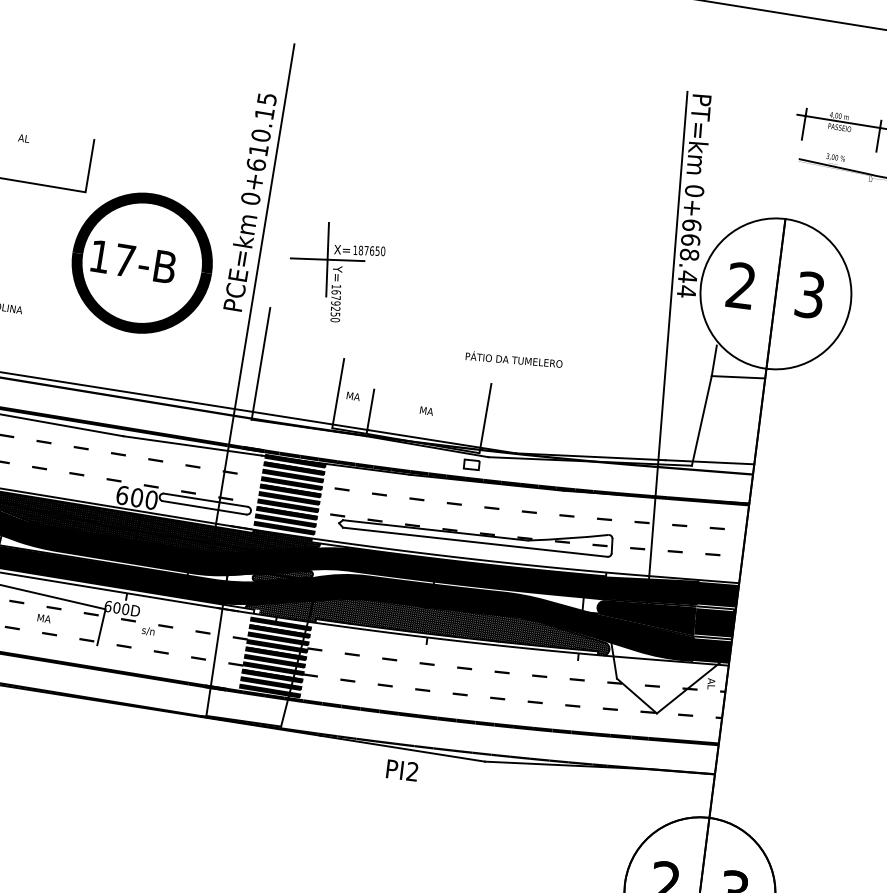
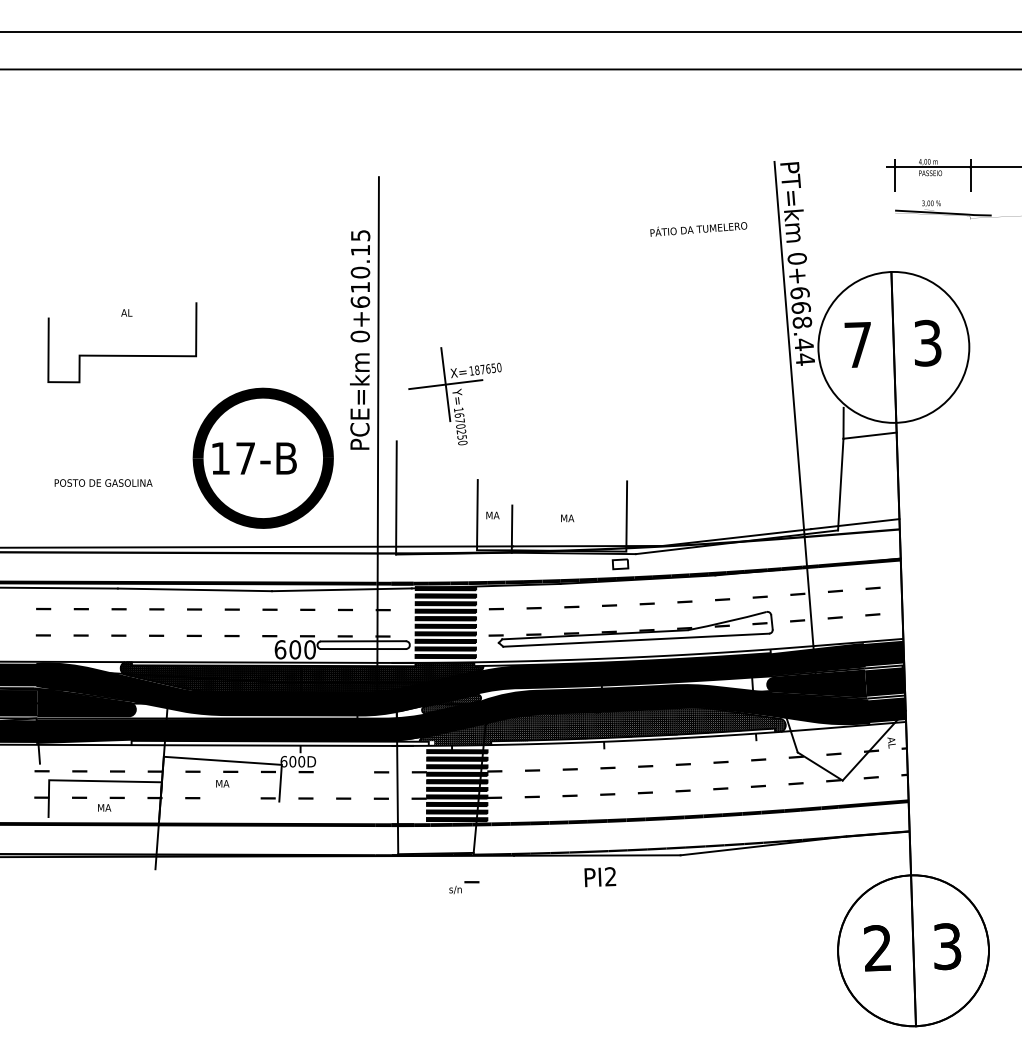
text: (141, 262) -> (262, 457), moved
text: (740, 285) -> (857, 344), 2 -> 7
text: (335, 303) -> (460, 426), 1679250 -> 1670250
text: (513, 360) -> (698, 229), moved
text: (157, 630) -> (464, 887), moved
line: (49, 634) -> (230, 798), removed

